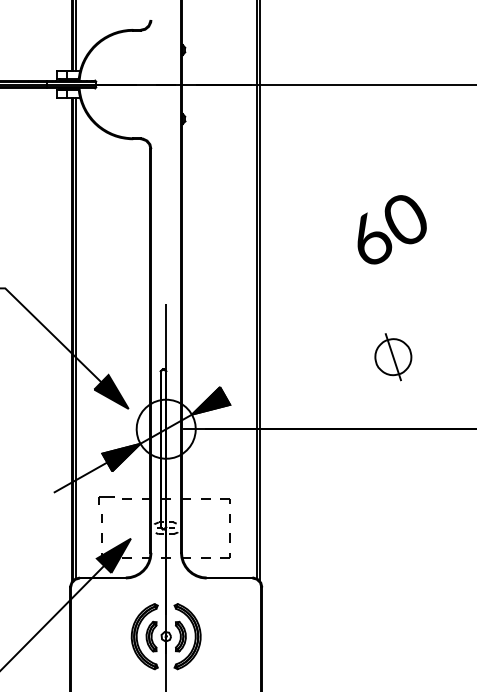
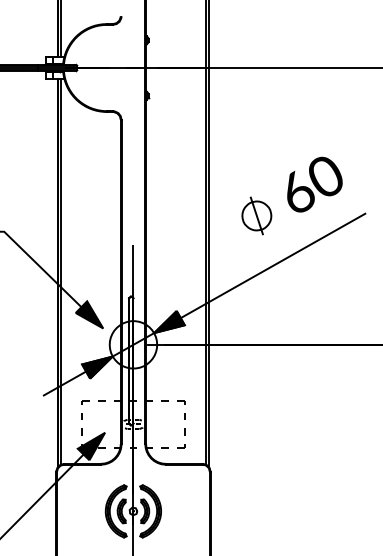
line: (339, 330) -> (272, 265), added
part: (392, 356) -> (256, 215), moved
part: (106, 501) -> (85, 402), size x0.62

